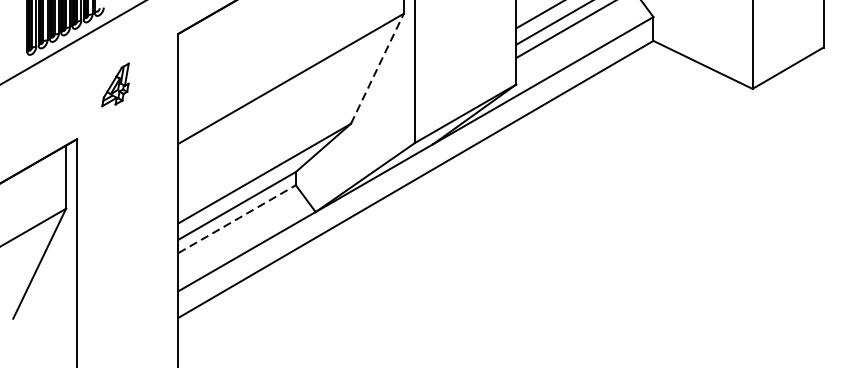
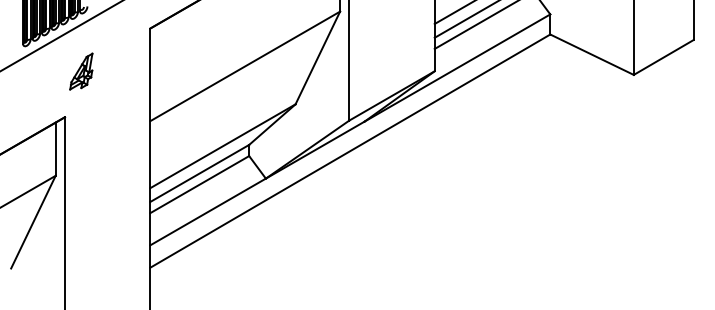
line: (378, 68) -> (318, 57), dashed -> solid
part: (115, 84) -> (81, 71), moved
line: (238, 219) -> (200, 184), dashed -> solid

